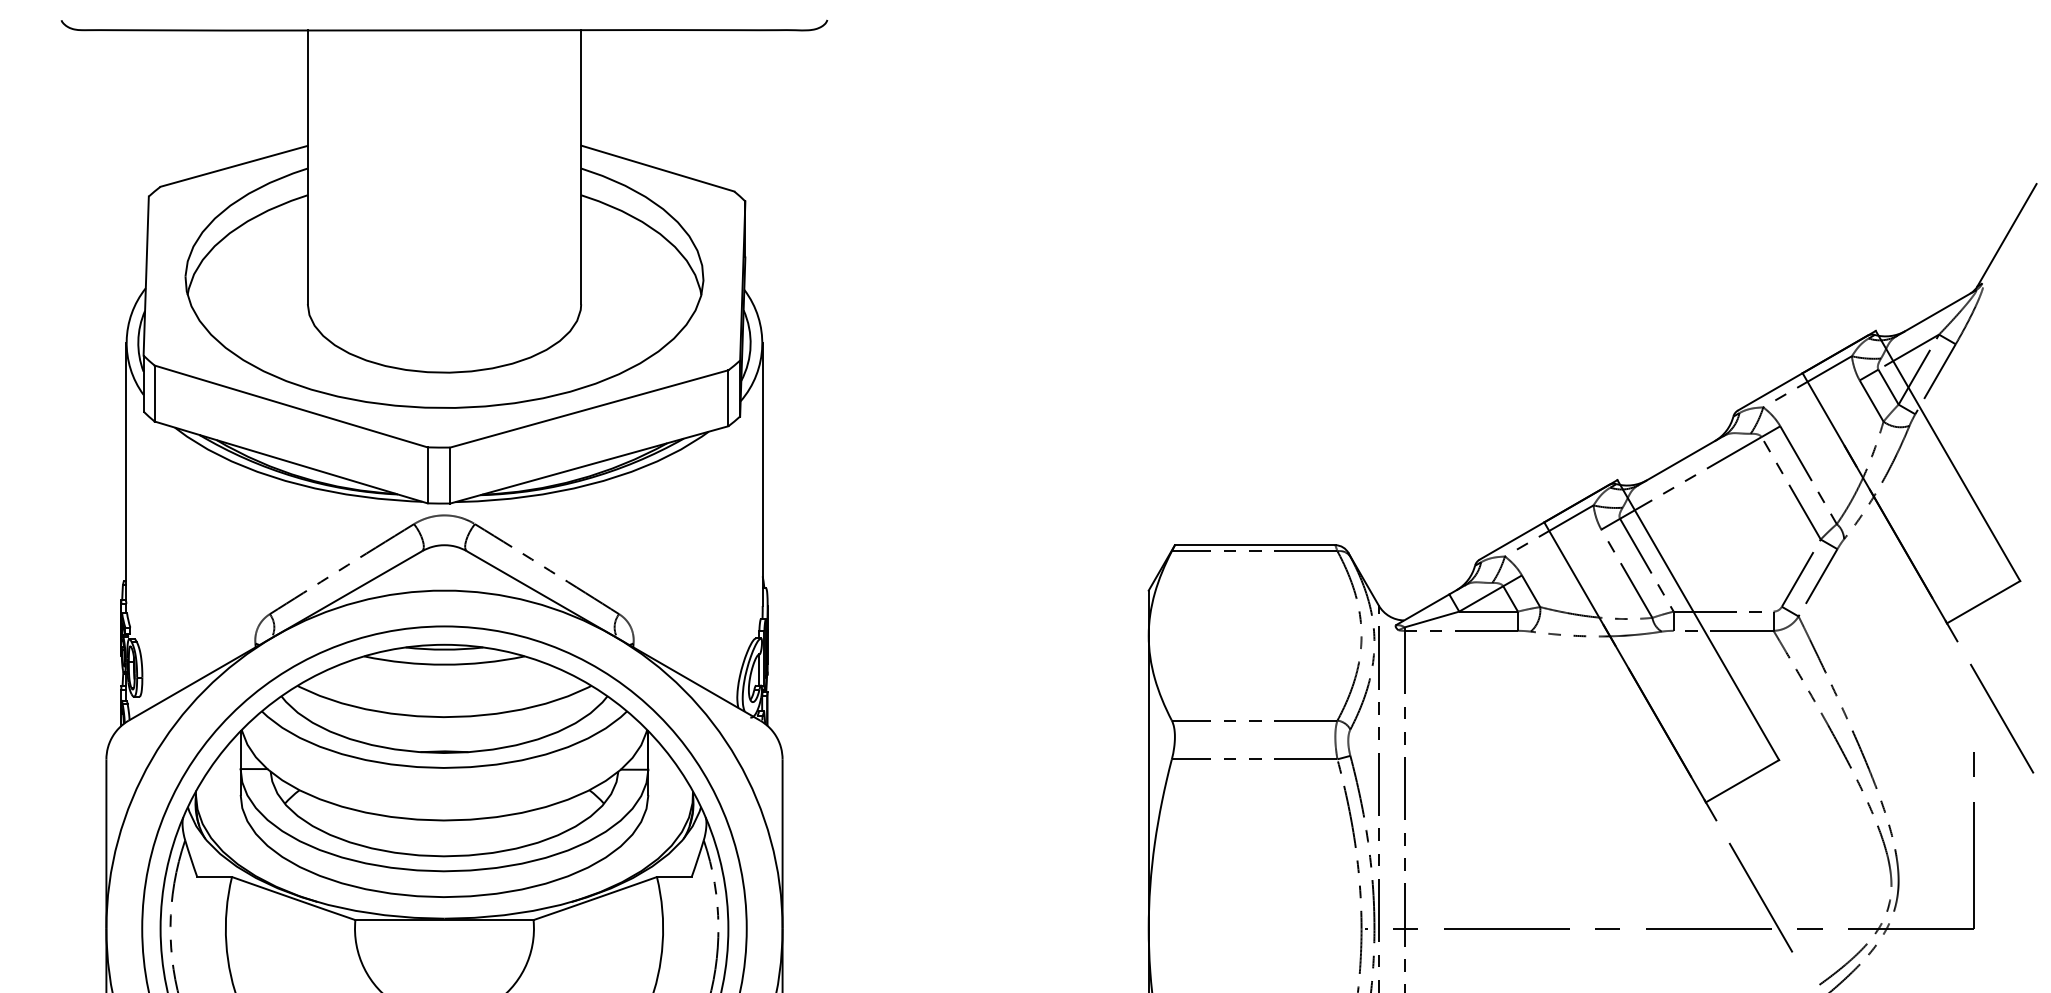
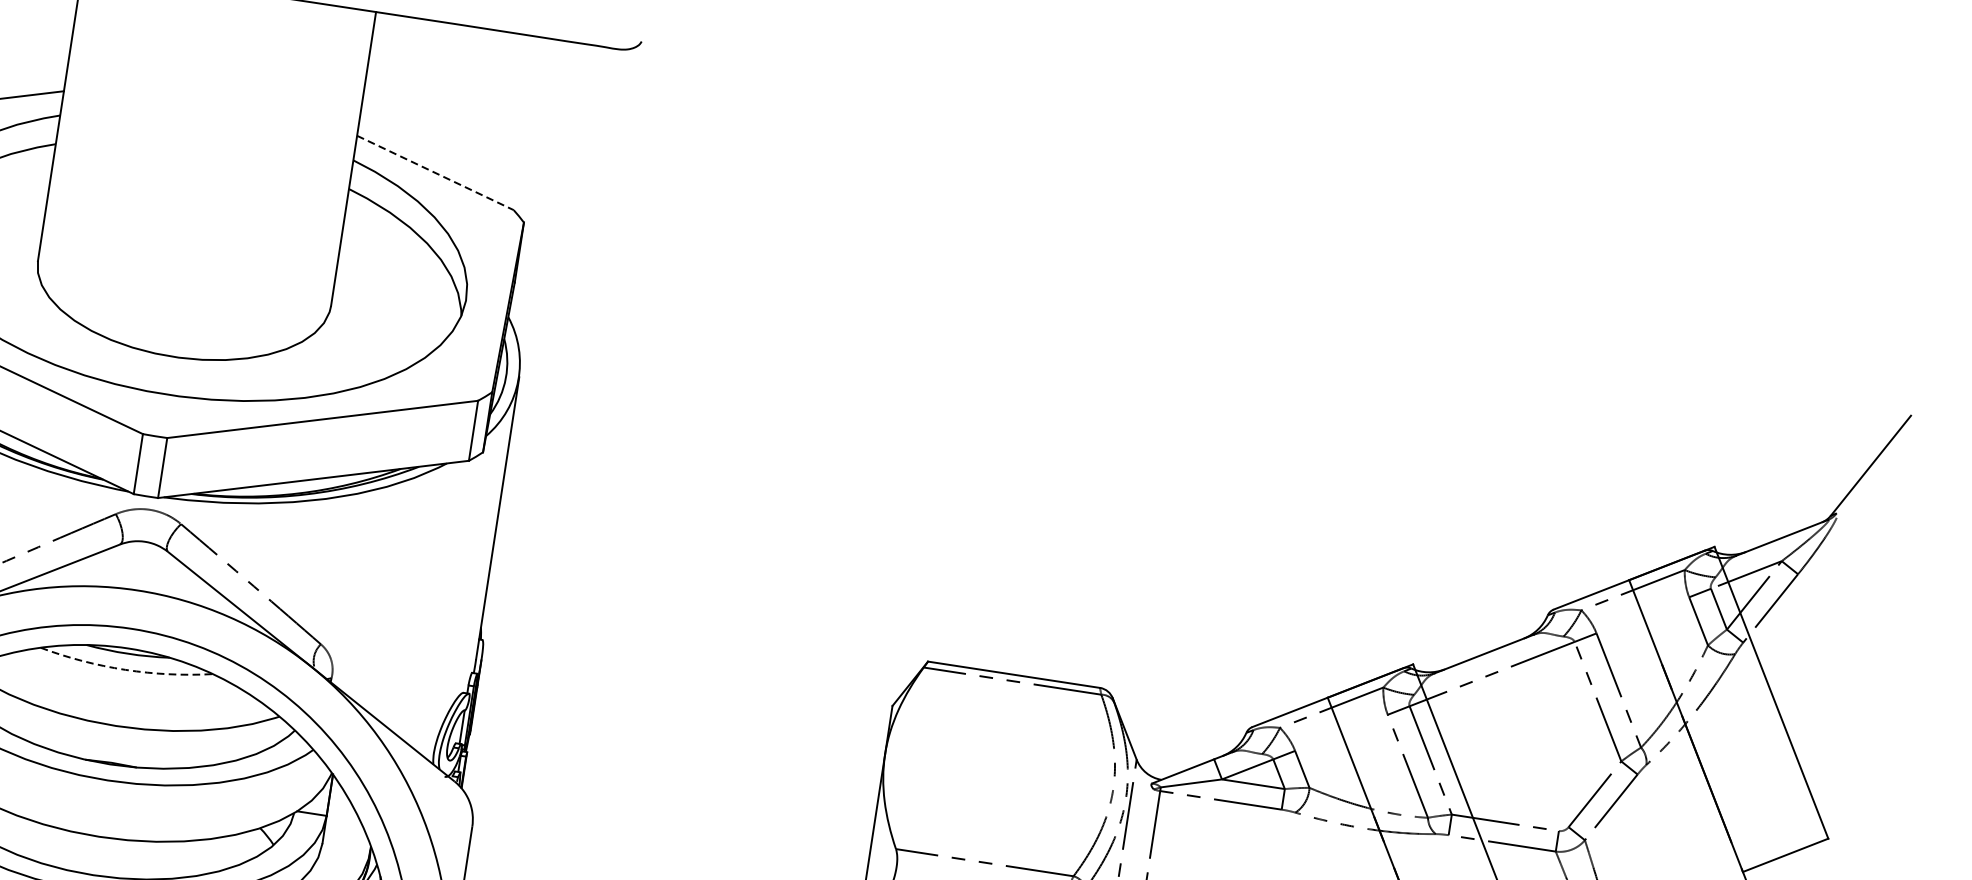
line: (657, 168) -> (435, 172), solid -> dashed
arc: (444, 664) -> (125, 669), solid -> dashed

